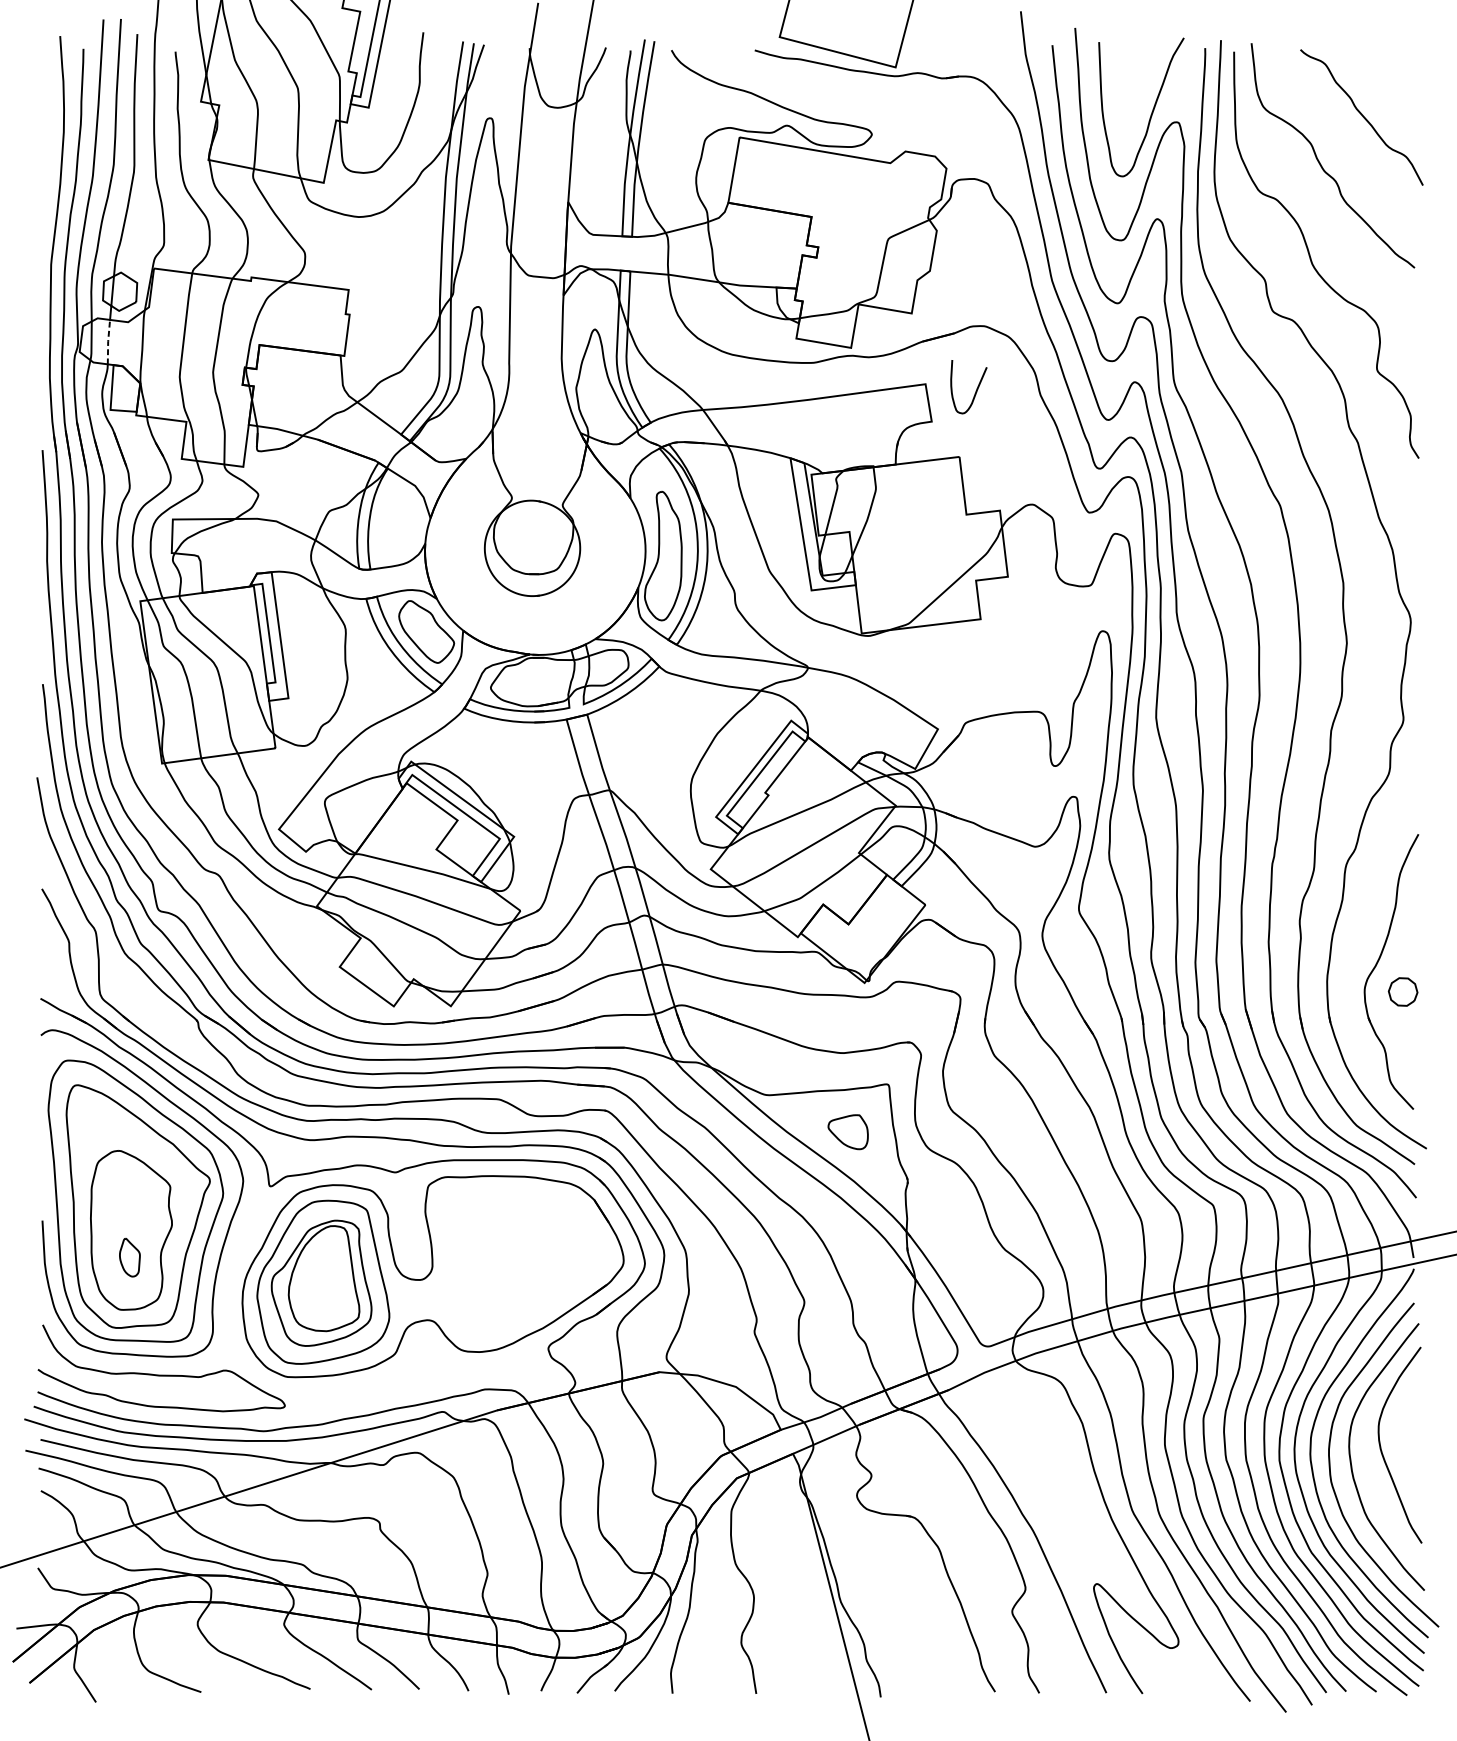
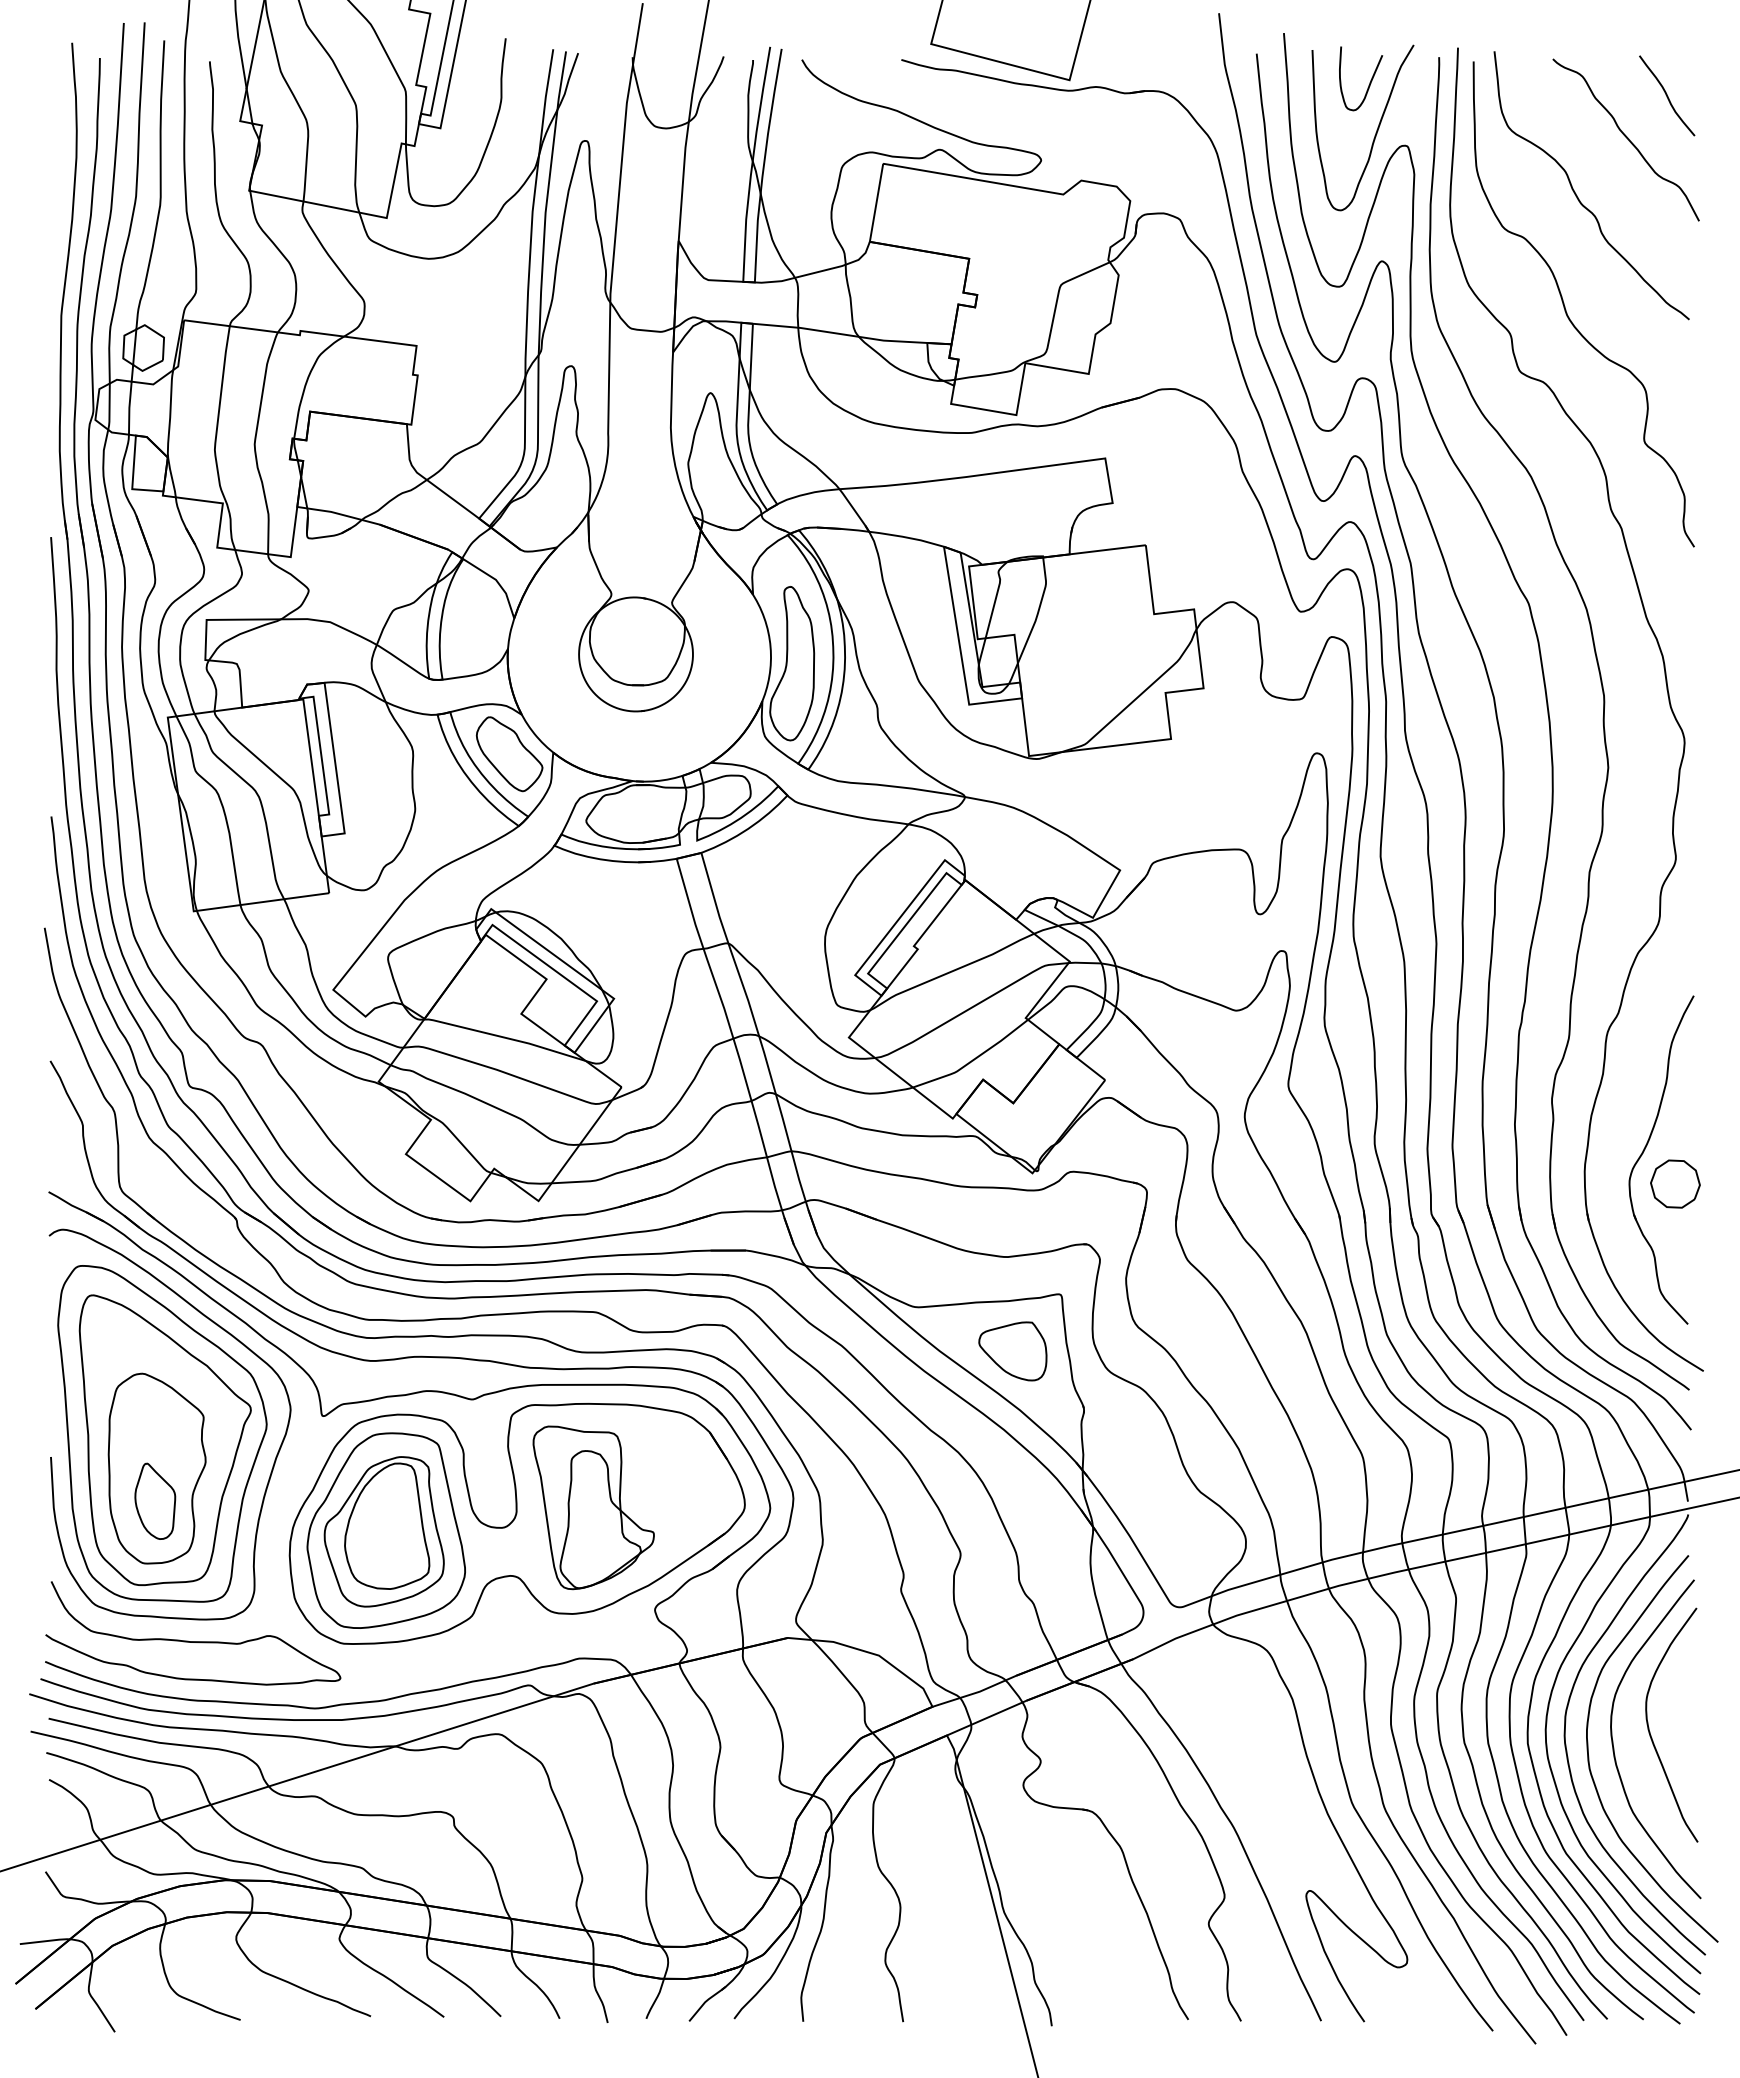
curve: (1396, 80) -> (1667, 95), added
line: (108, 341) -> (129, 407), dashed -> solid
curve: (976, 390) -> (1369, 82), moved
part: (1403, 991) -> (1675, 1183), size x1.43
part: (847, 1132) -> (1012, 1351), size x1.43
part: (130, 1257) -> (155, 1500), size x1.67
part: (496, 1262) -> (593, 1507), added

